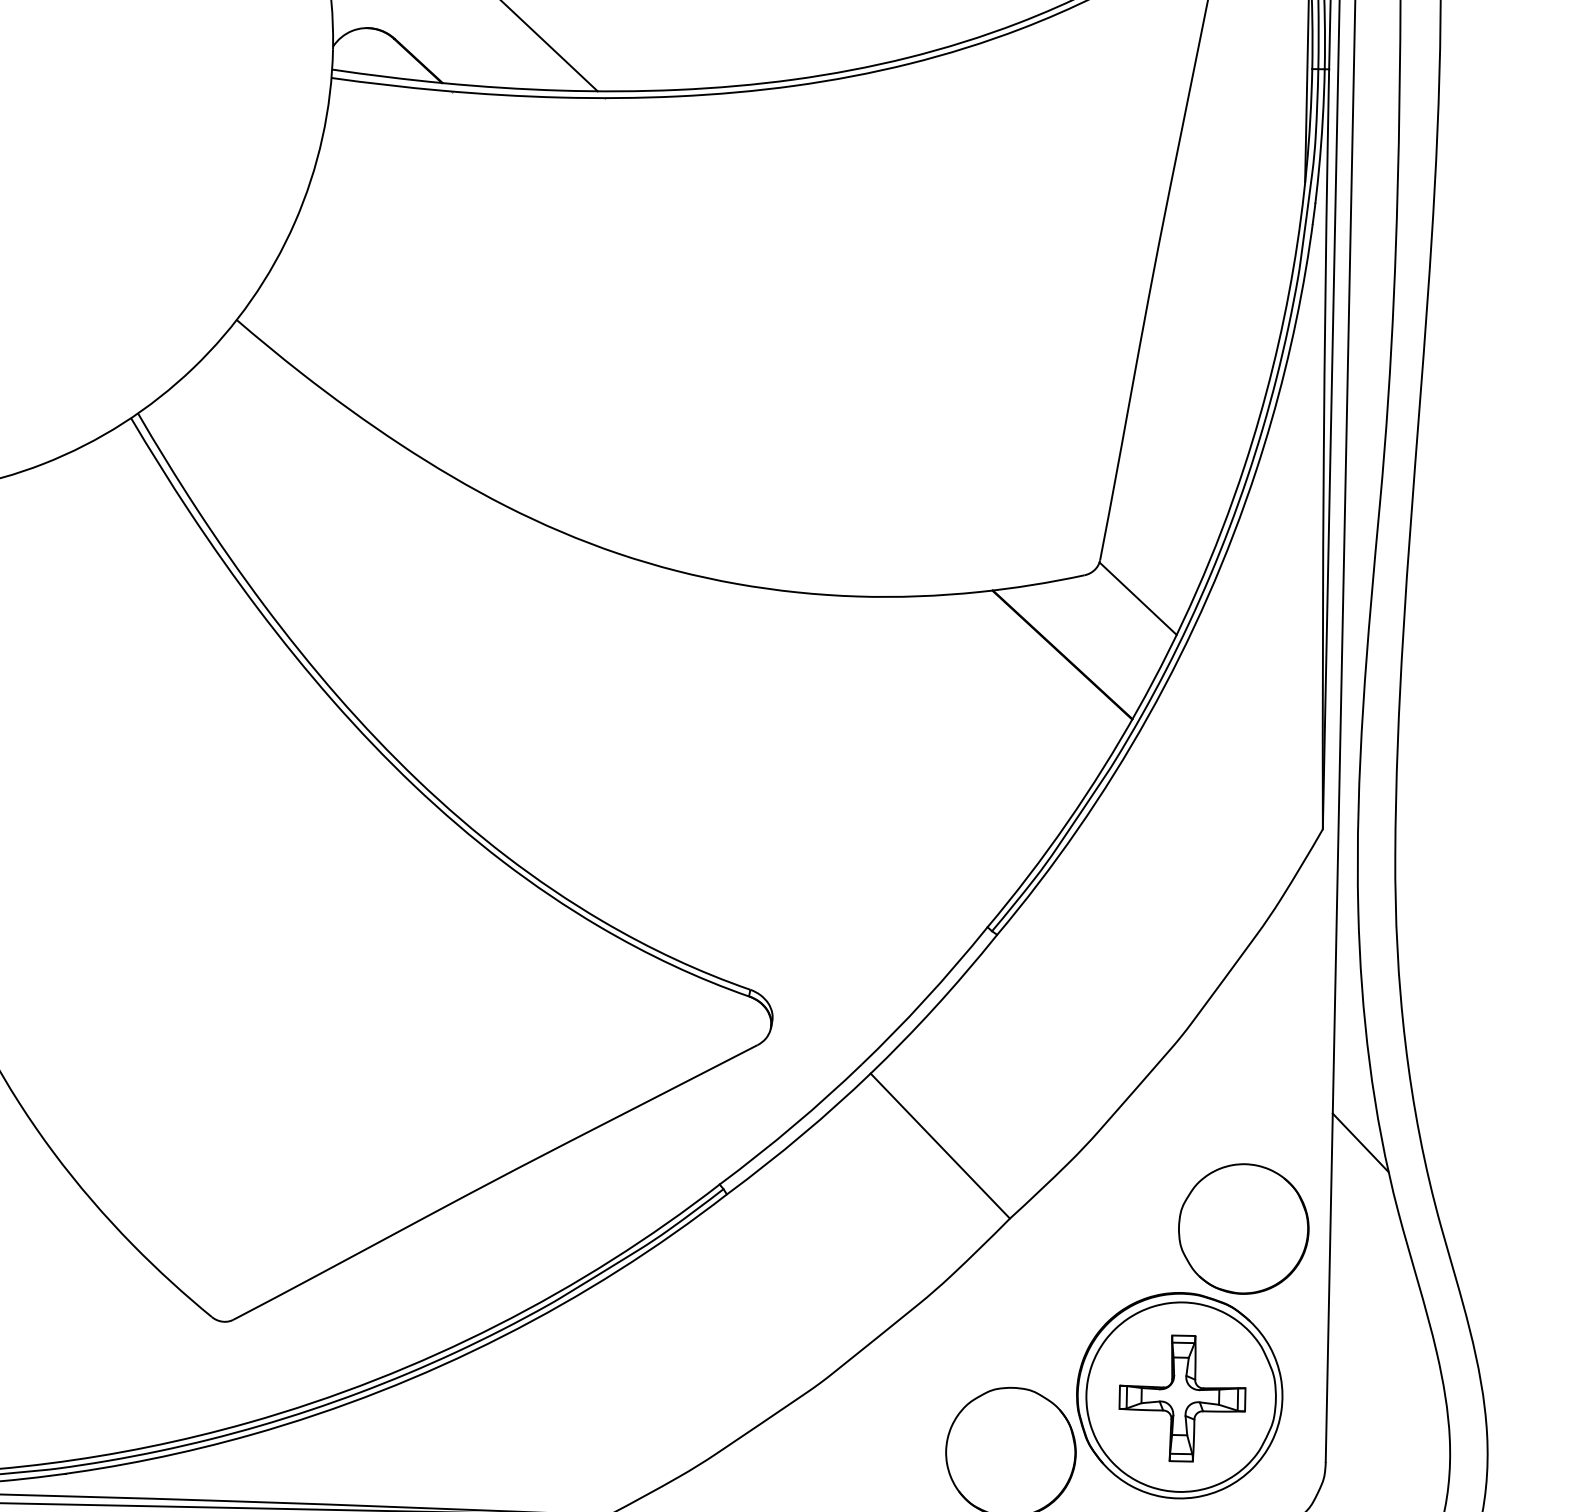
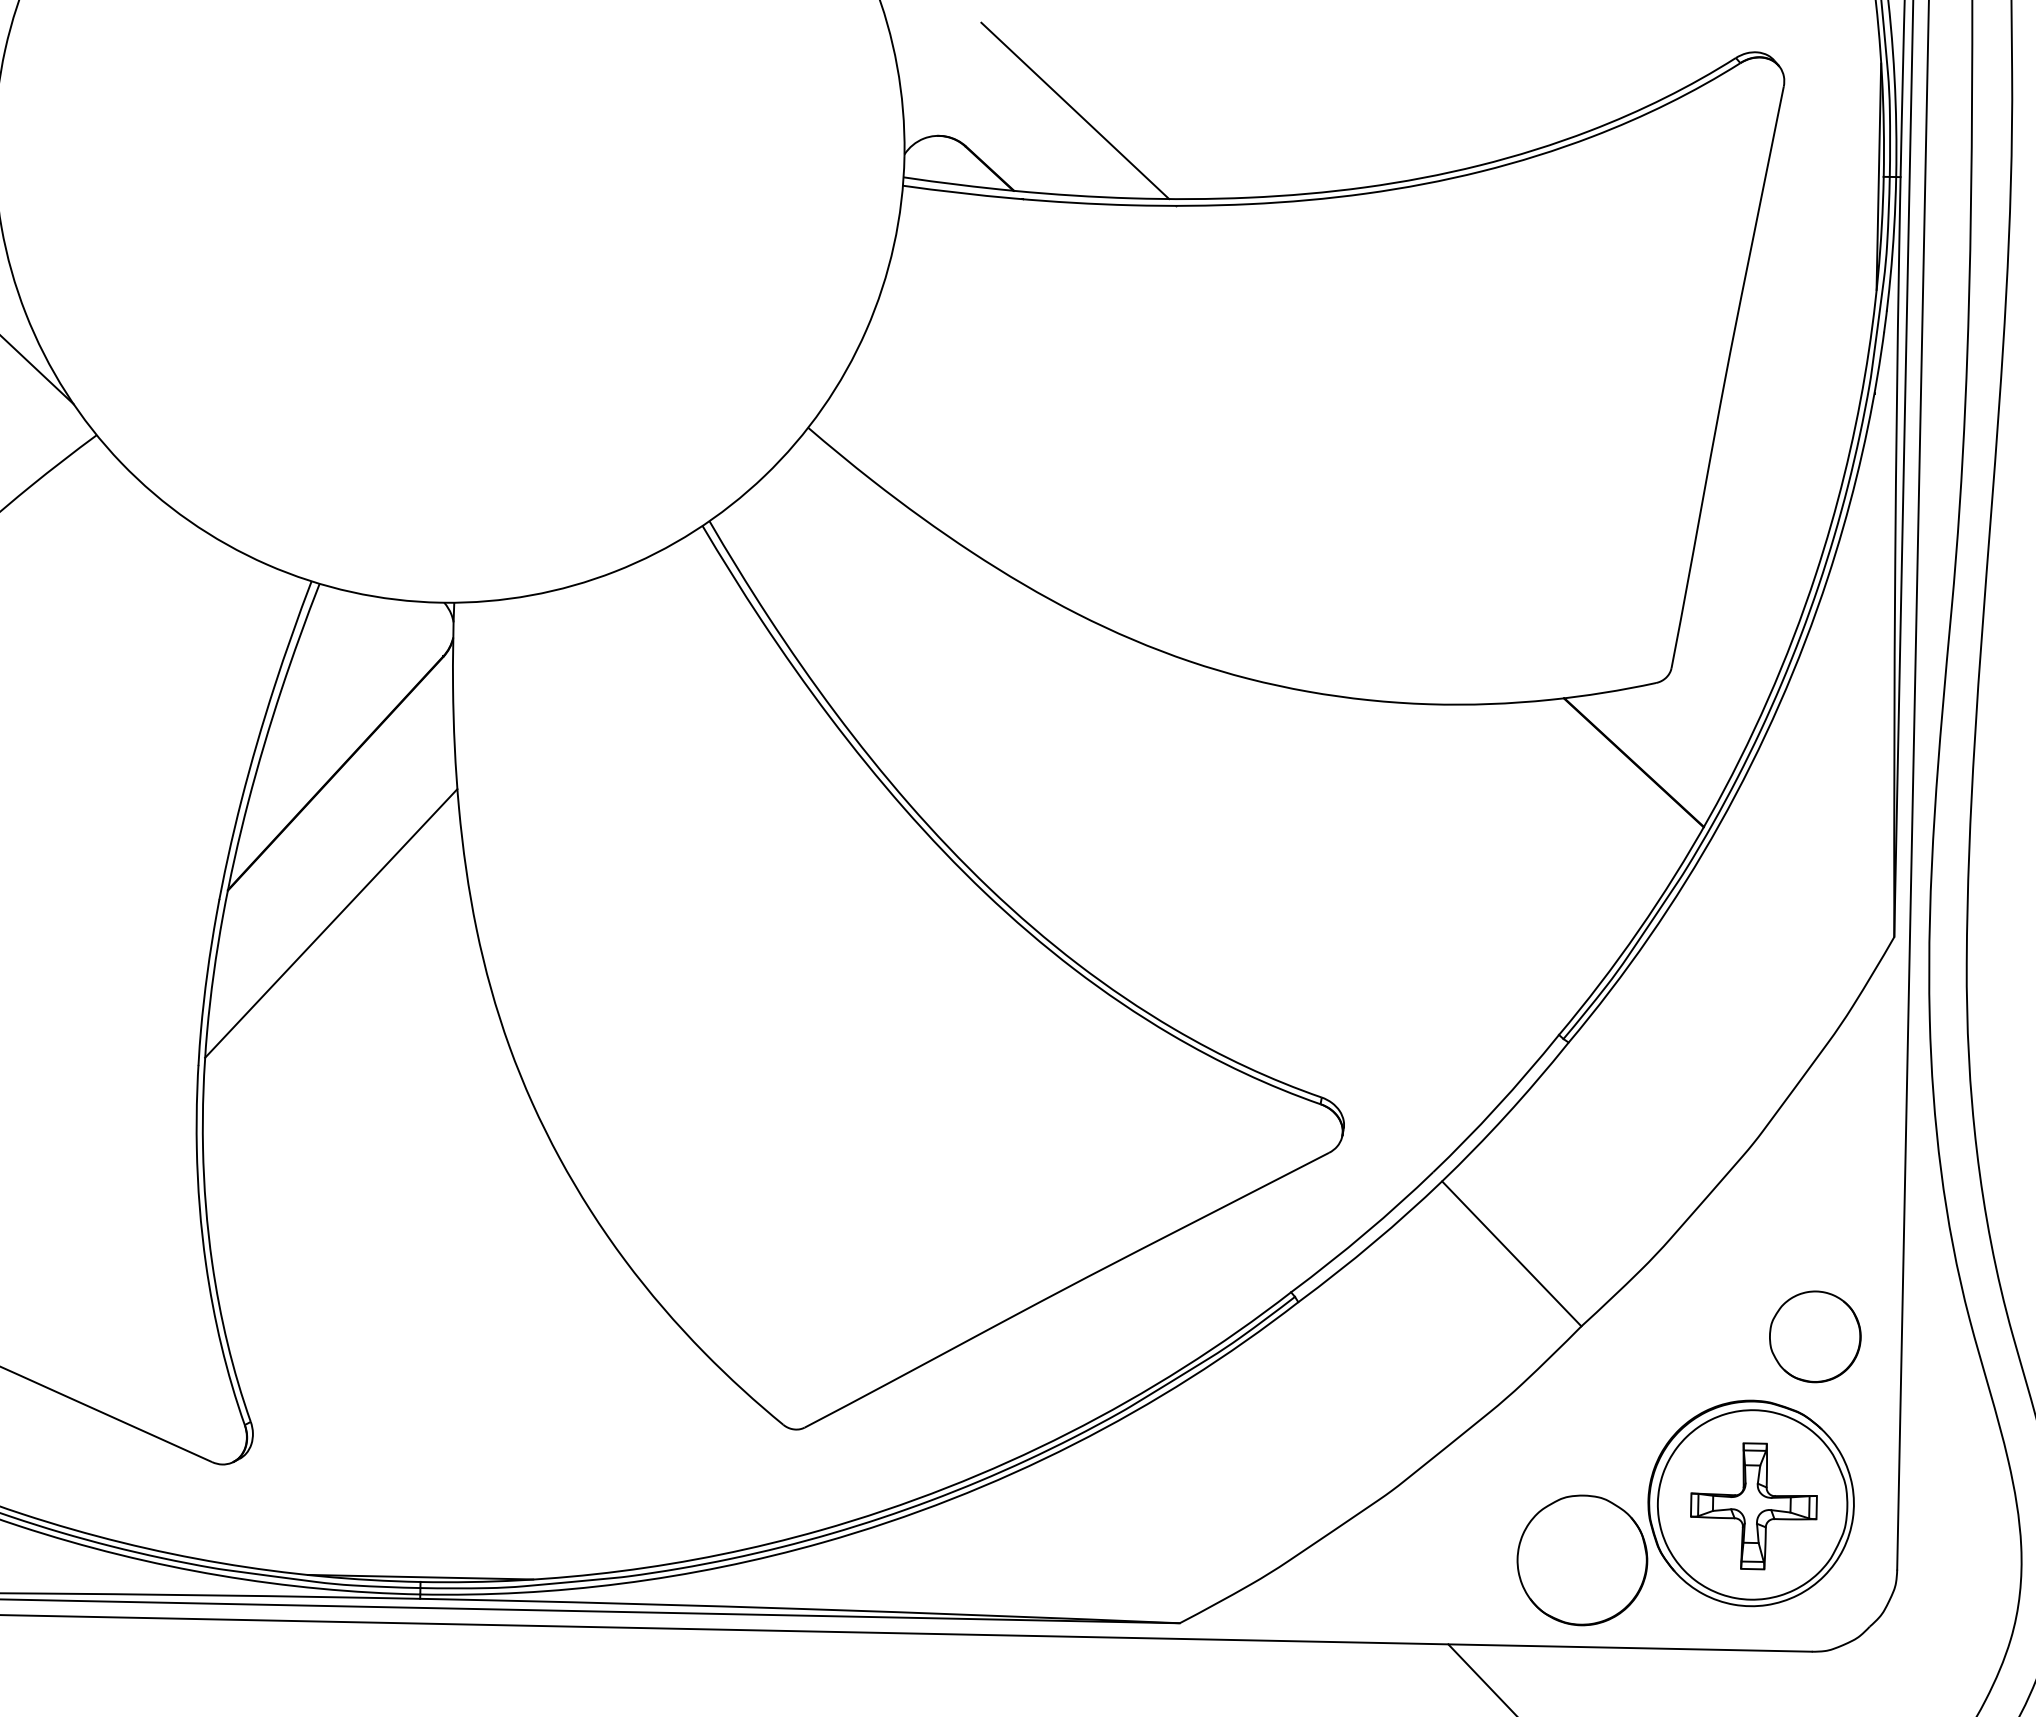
line: (1138, 598) -> (1709, 706), removed
line: (1361, 1142) -> (1932, 1250), removed
part: (1244, 1228) -> (1815, 1336), size x0.7

